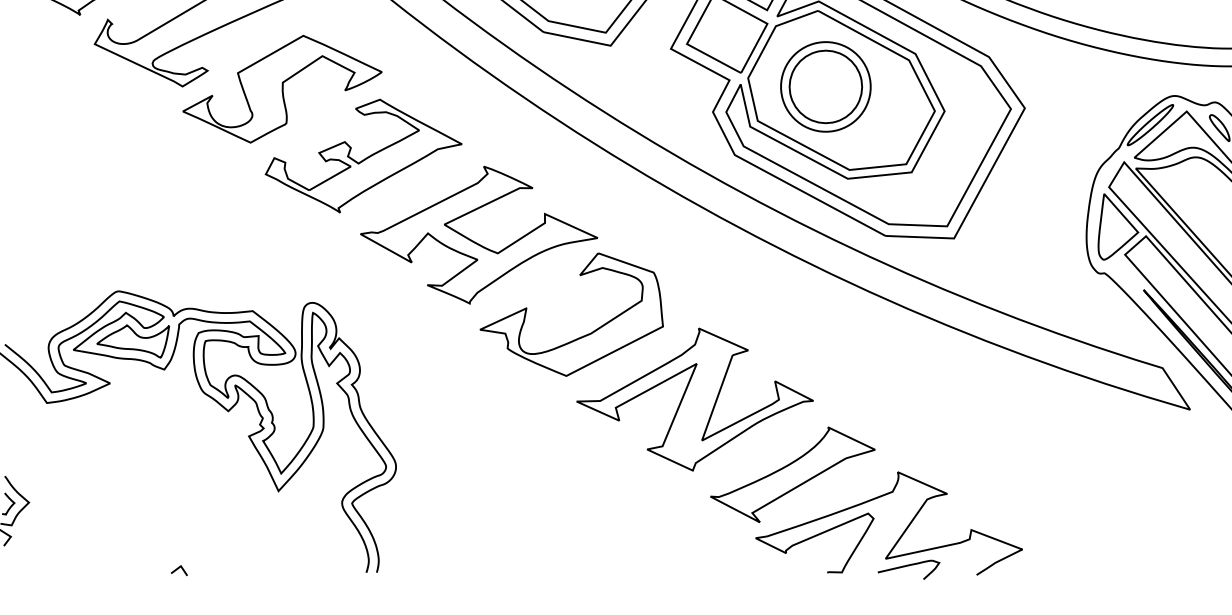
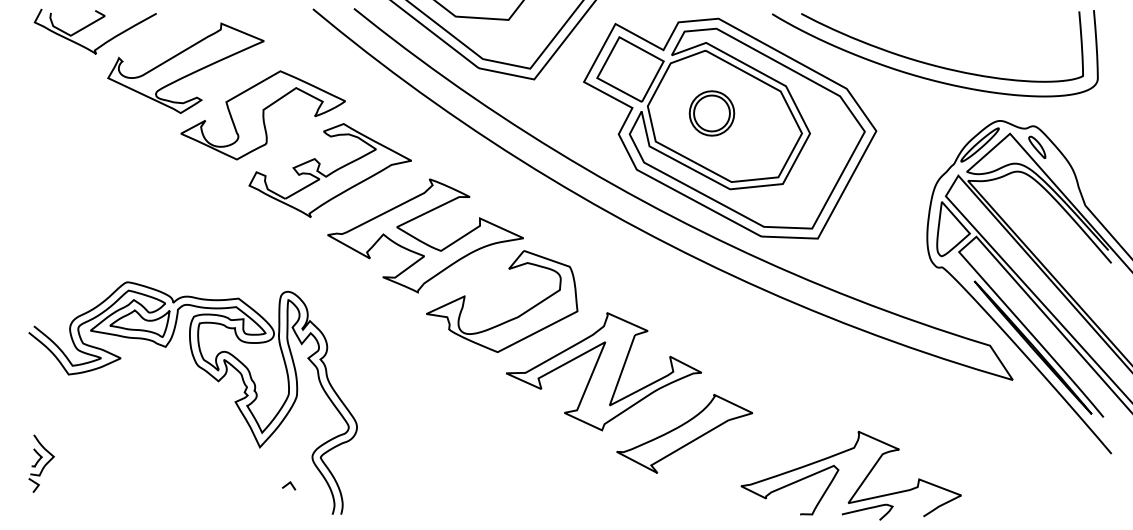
part: (825, 86) -> (711, 113), size x0.6
part: (874, 519) -> (839, 470), moved
line: (179, 568) -> (289, 484), moved

